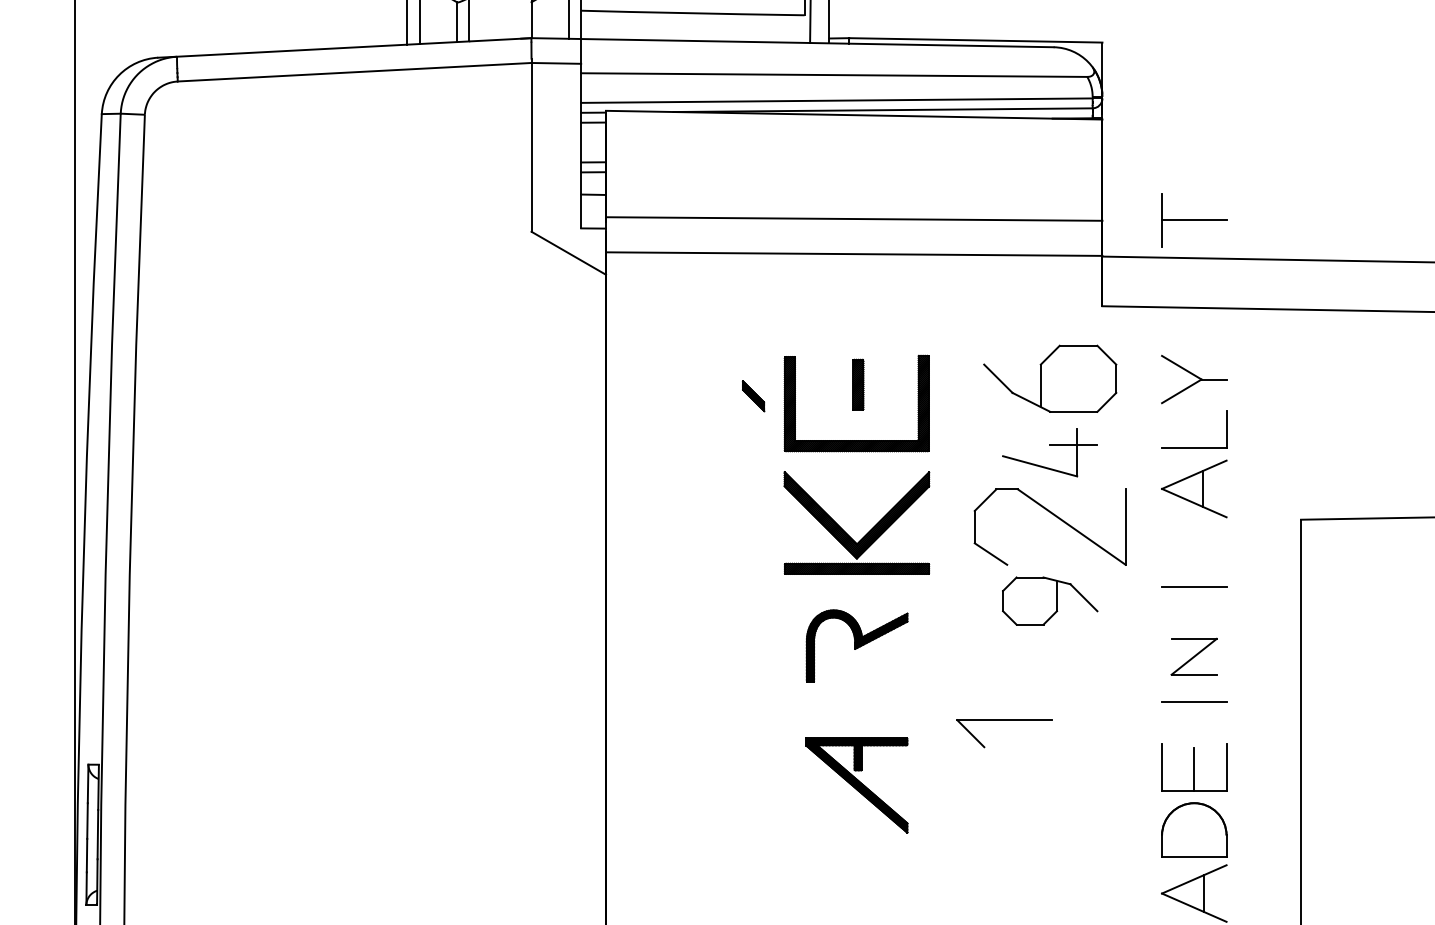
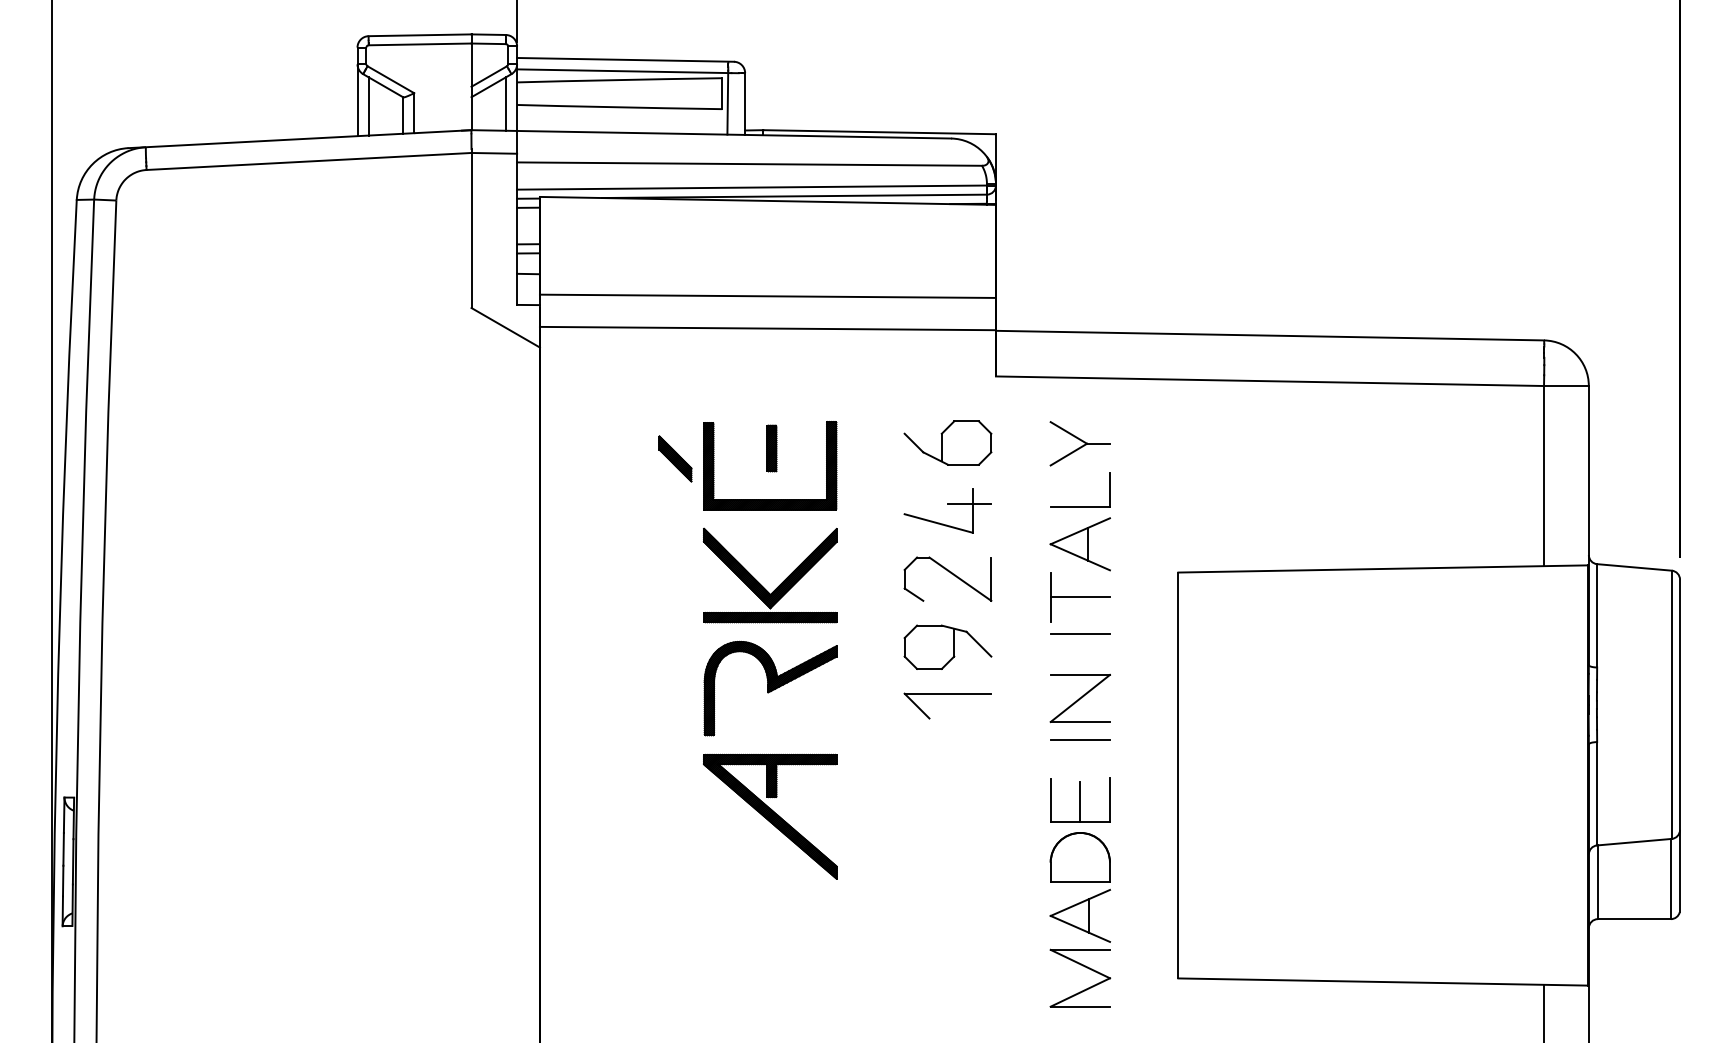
part: (1194, 220) -> (1080, 597), moved
part: (1049, 378) -> (947, 442), size x0.71
part: (753, 395) -> (675, 458), size x1.67
part: (1049, 526) -> (947, 578), size x0.62
part: (857, 645) -> (770, 688), size x1.43
part: (1193, 656) -> (1079, 698), size x1.43
part: (1003, 721) -> (947, 694), moved
part: (857, 785) -> (770, 816), size x1.43

